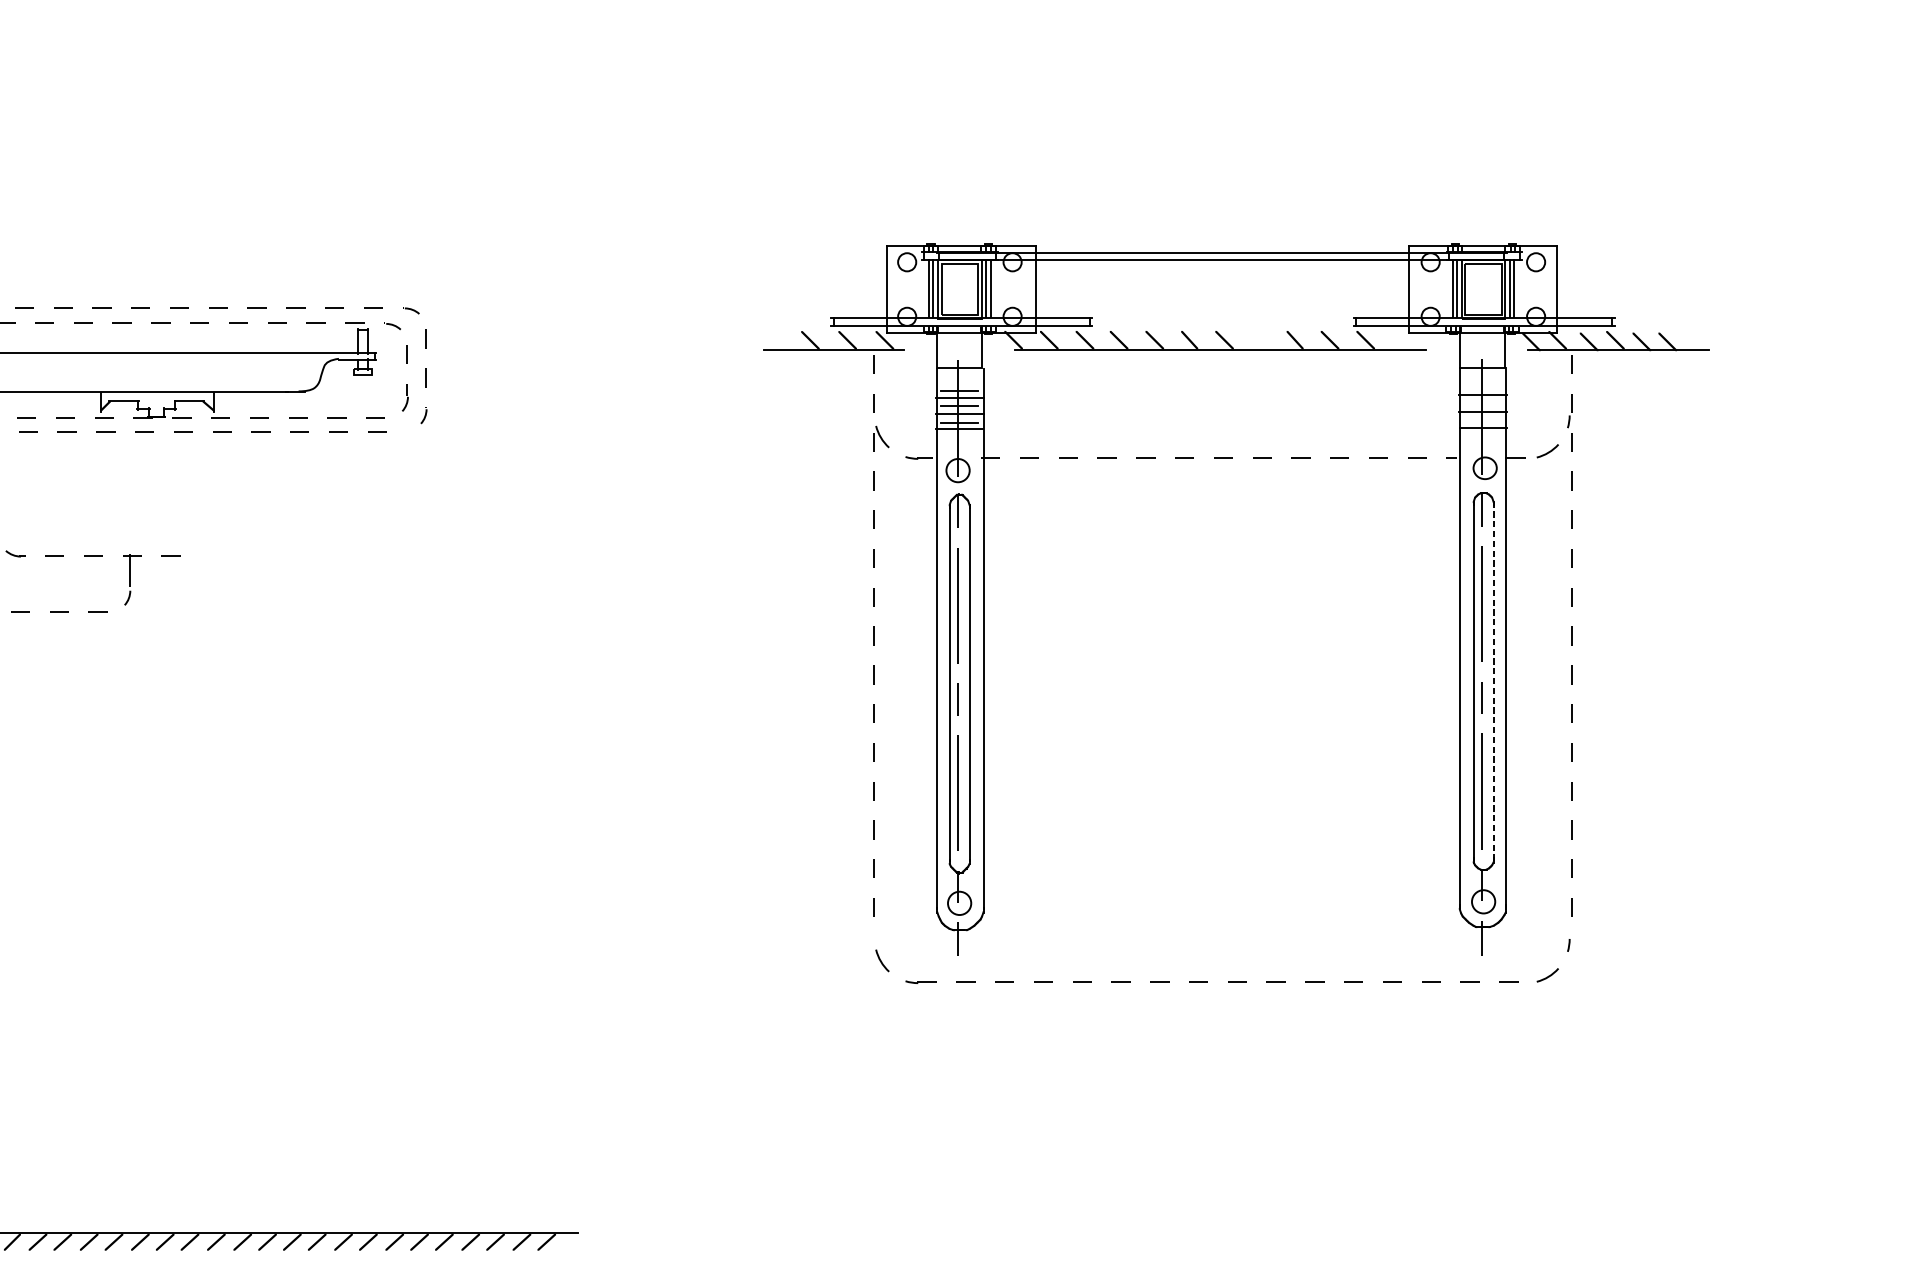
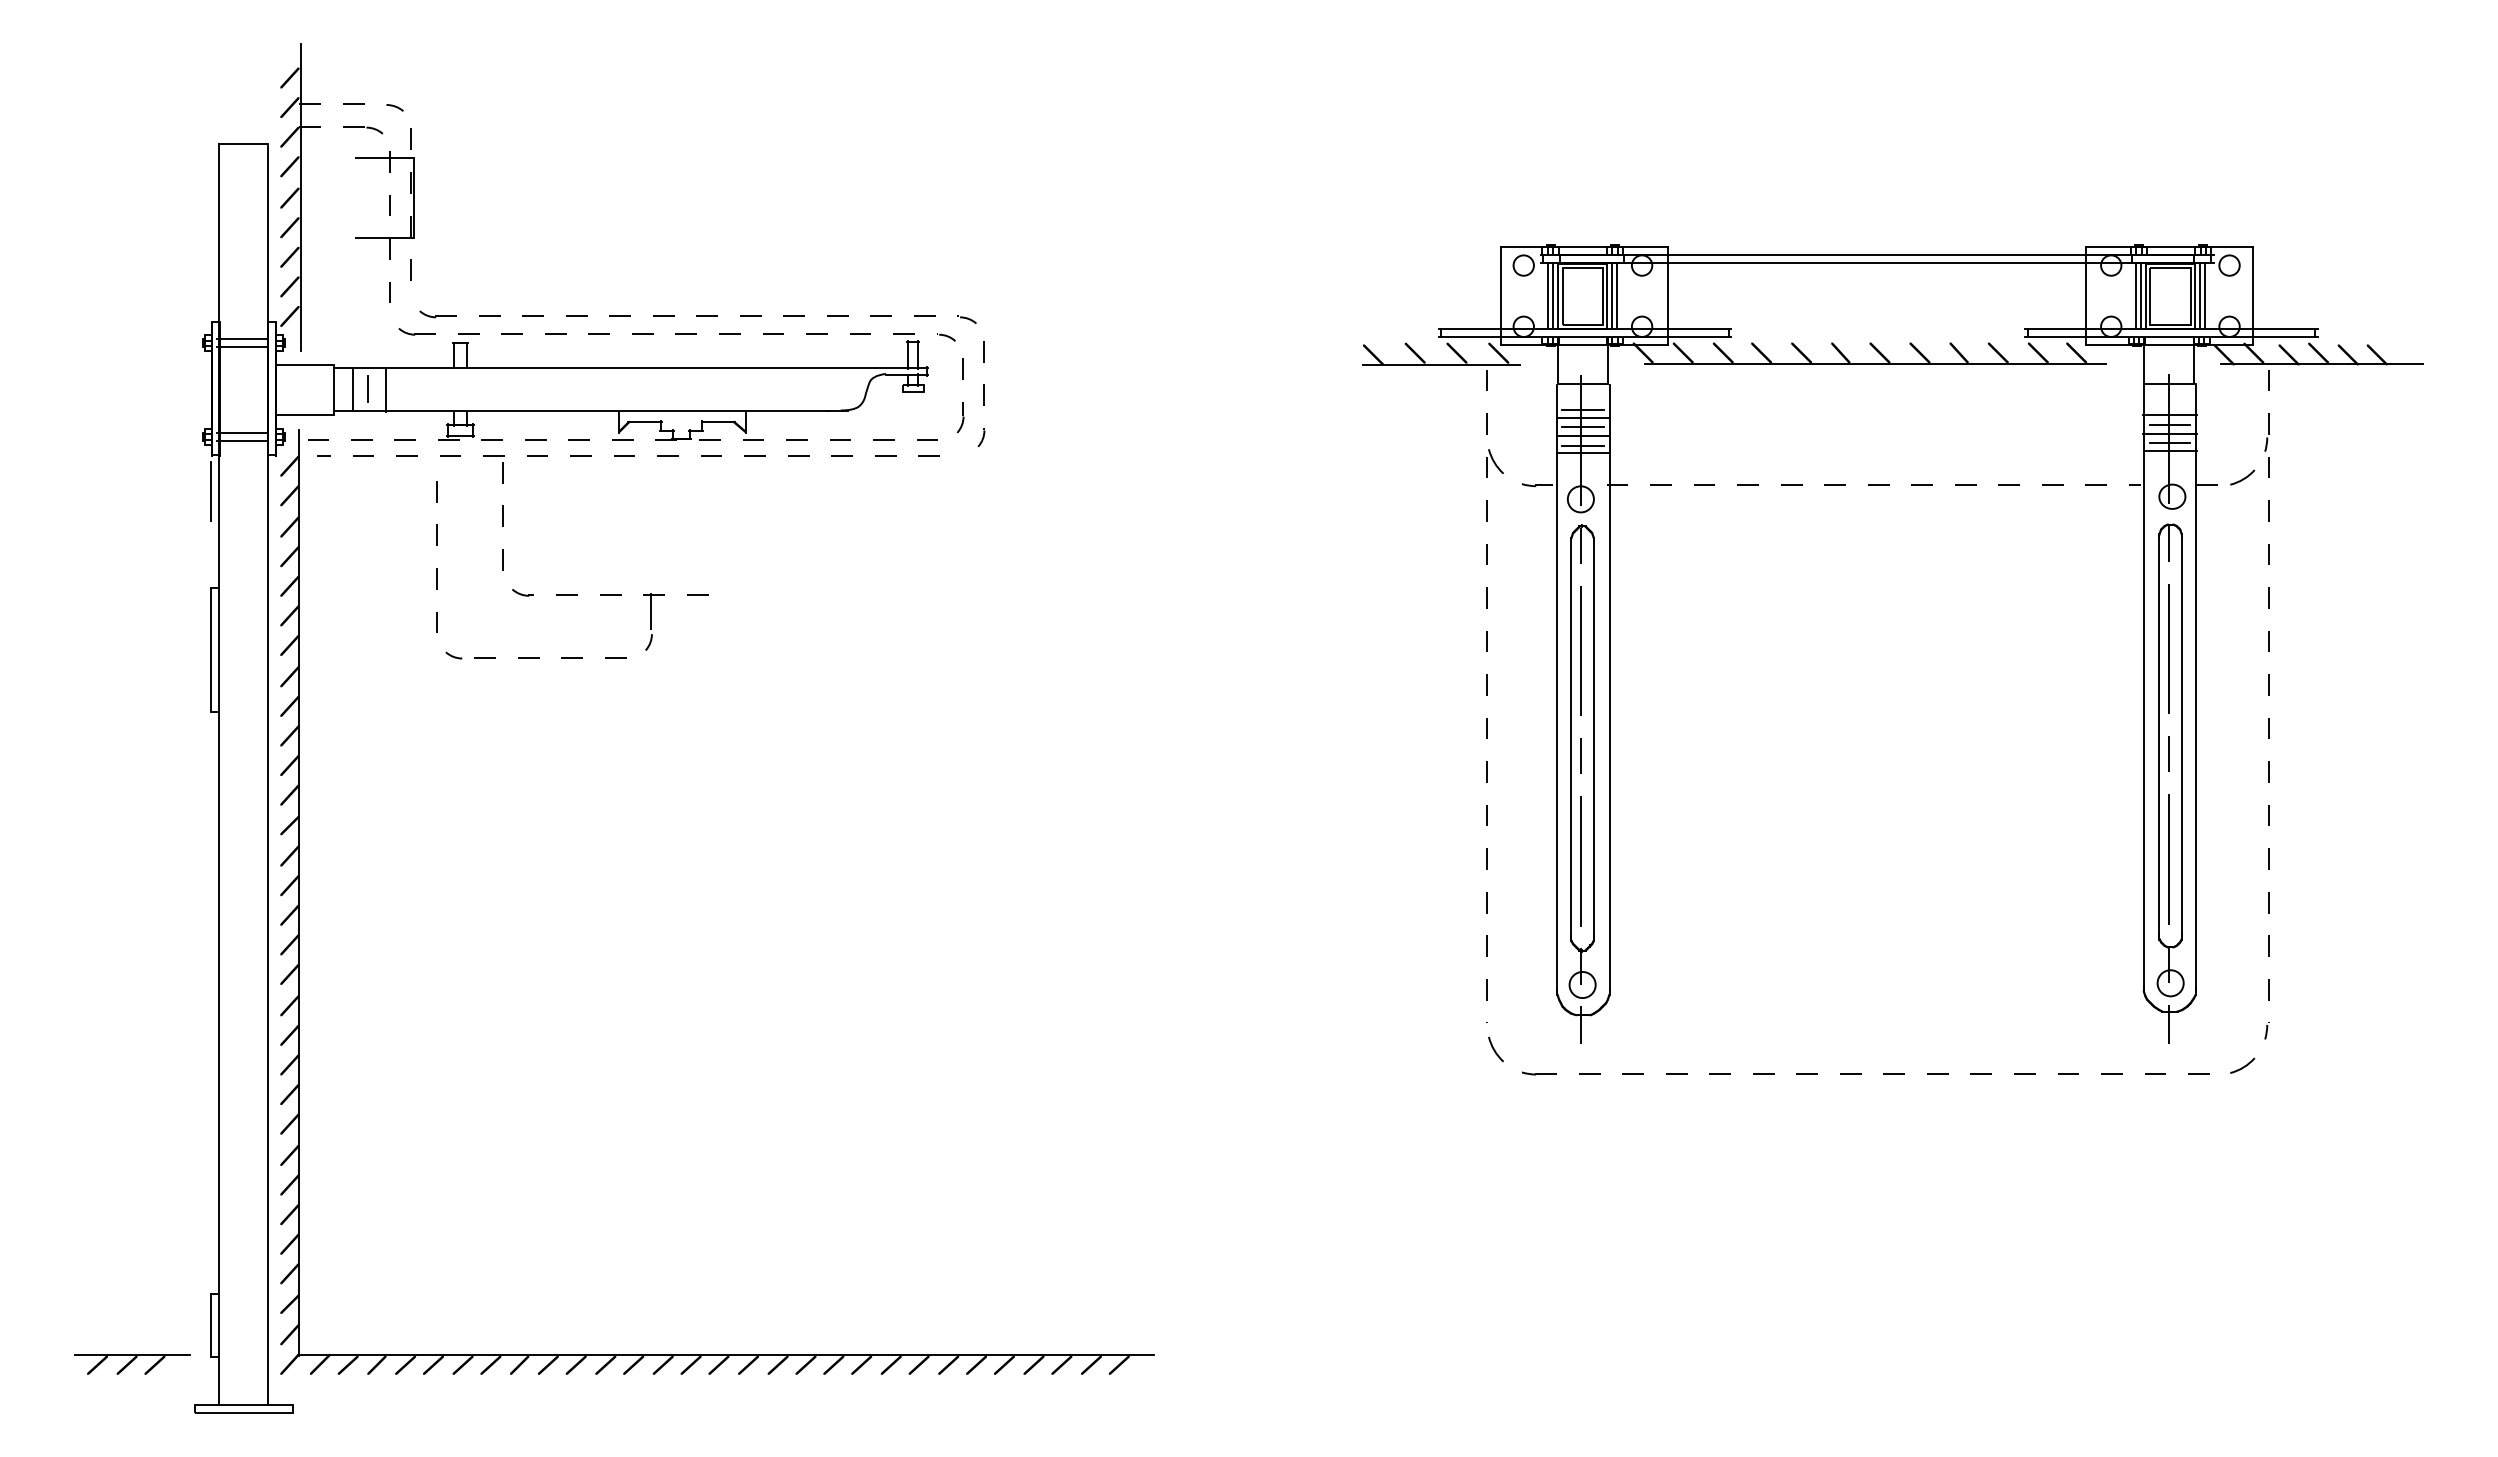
fill: (1259, 339) -> (1919, 352), added
fill: (1399, 339) -> (2076, 352), added
fill: (773, 341) -> (1373, 354), added
line: (1482, 404) -> (2169, 425), added
line: (1482, 419) -> (2169, 442), added
line: (1493, 681) -> (2181, 735), dashed -> solid

